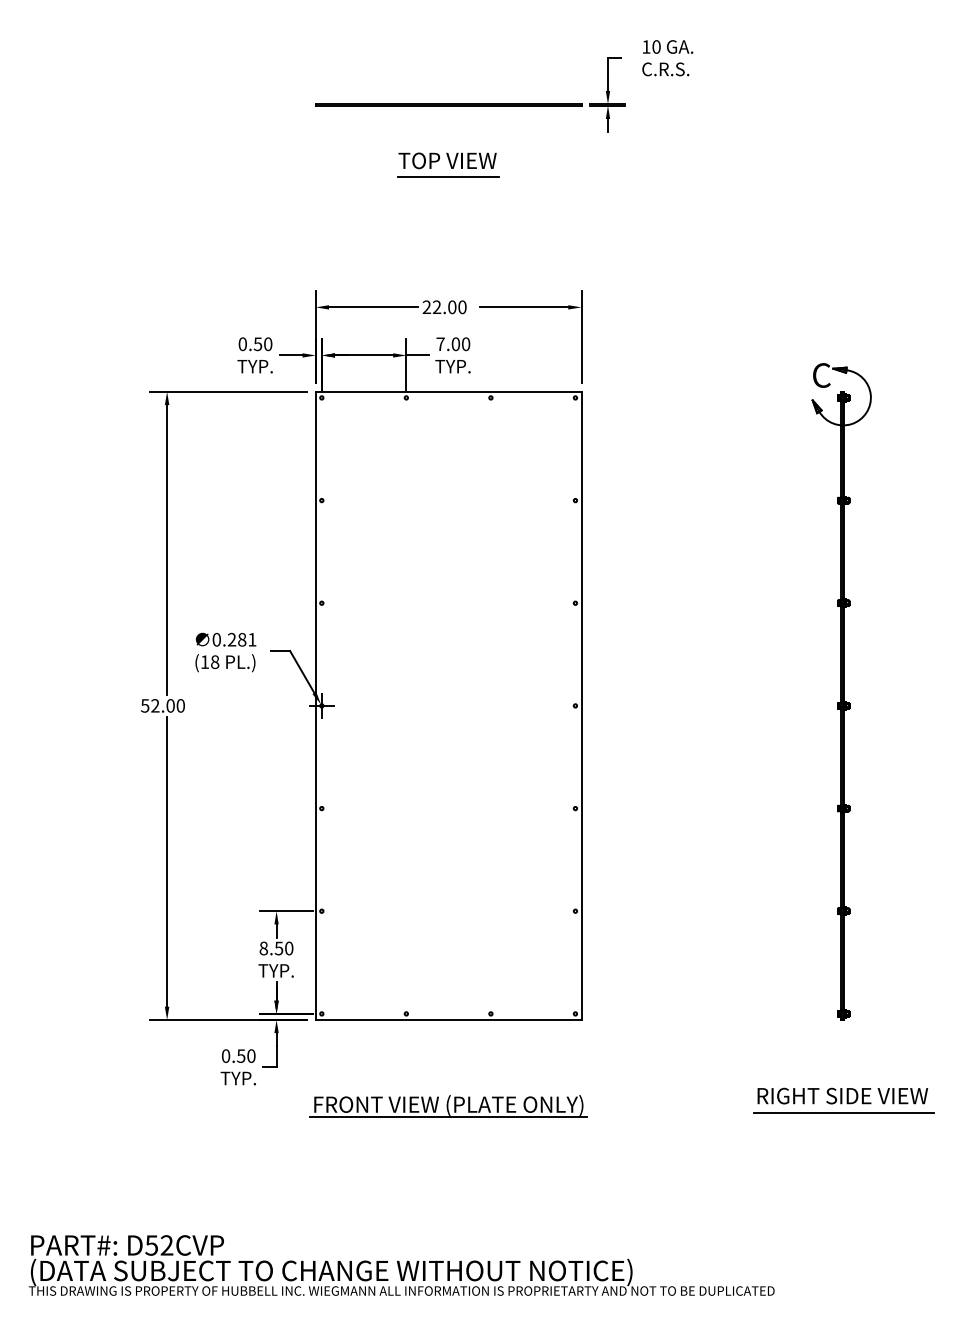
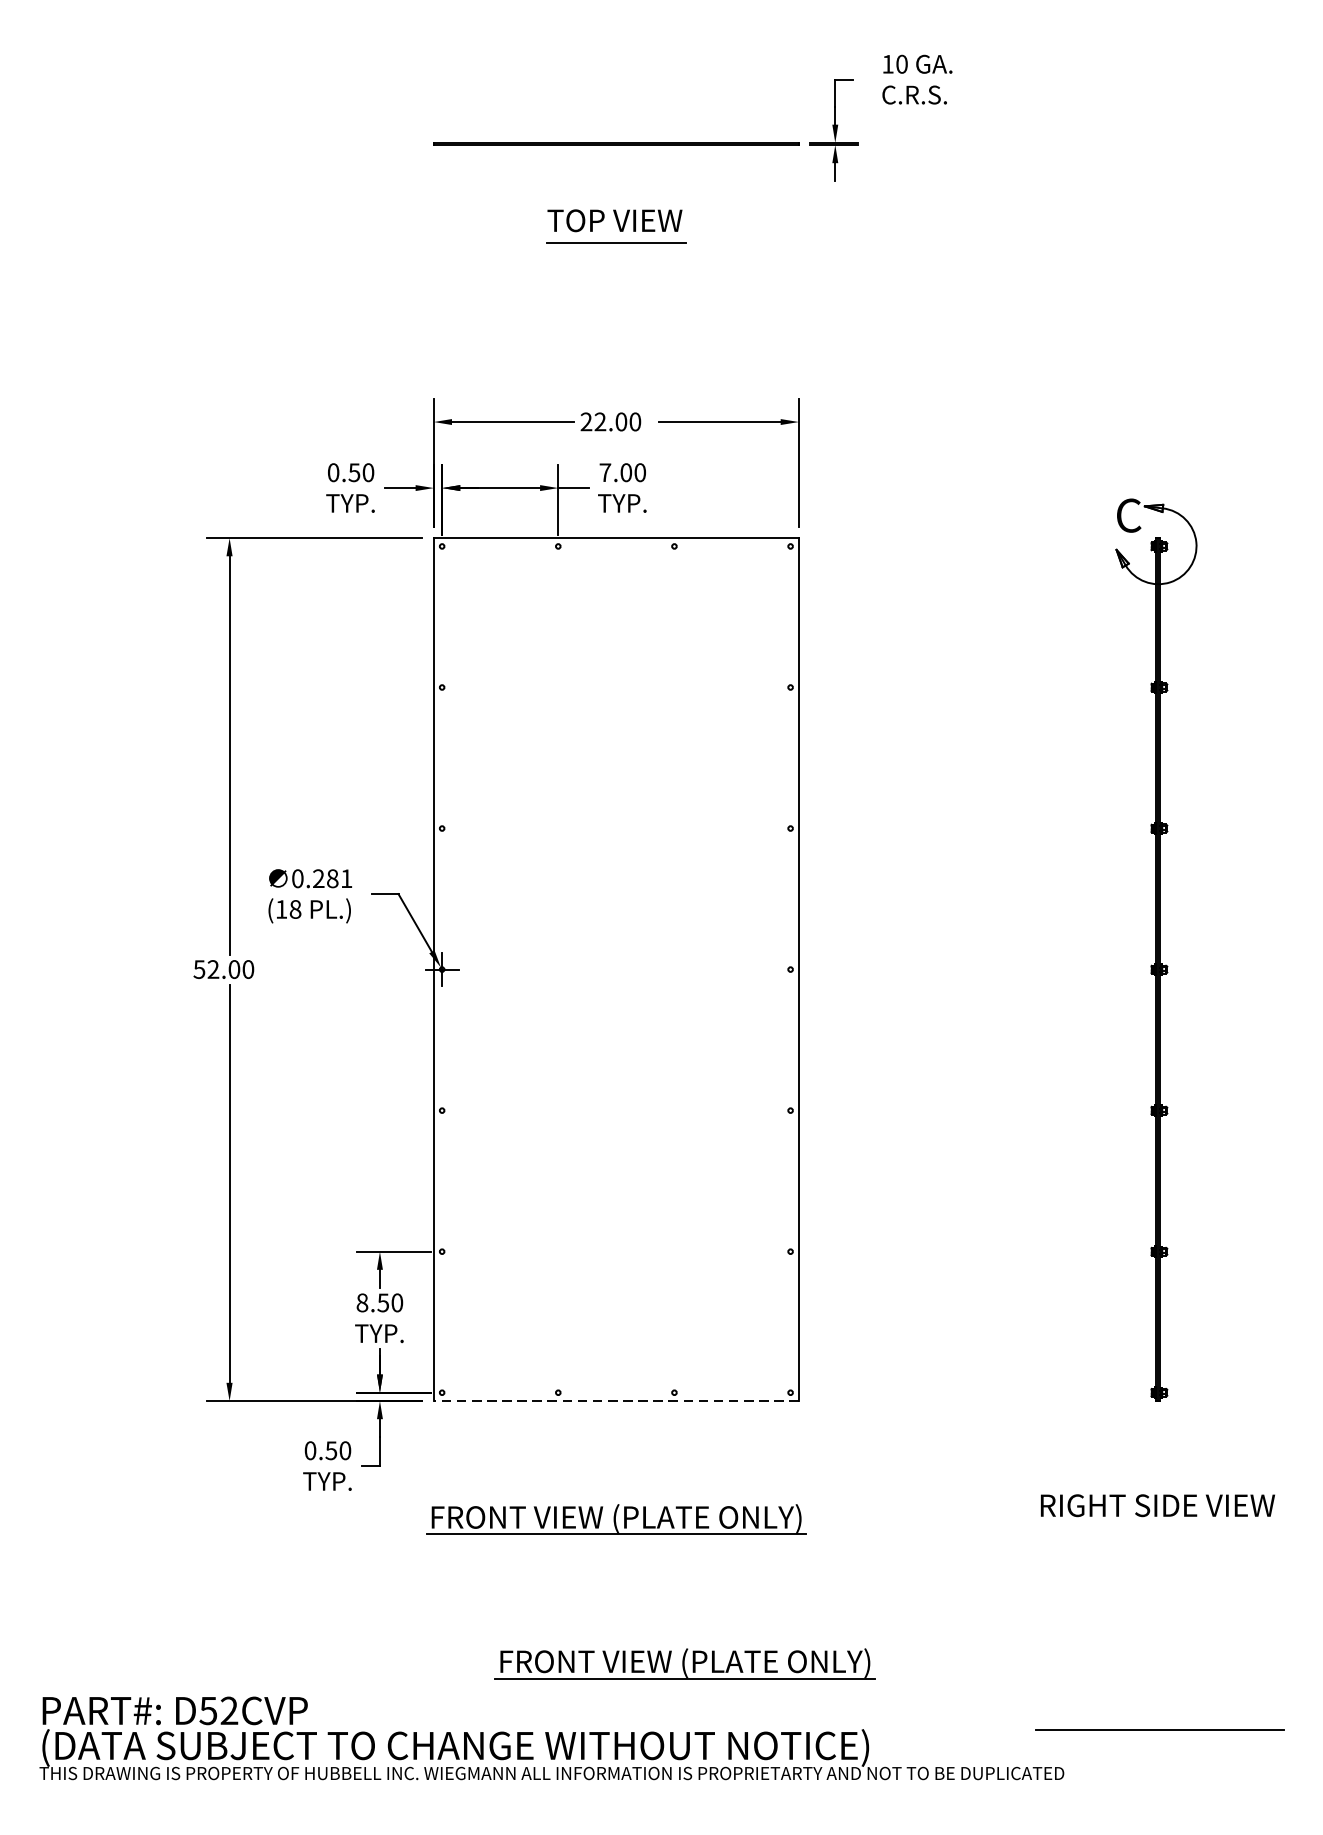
line: (448, 1019) -> (616, 1400), solid -> dashed
line: (843, 1112) -> (1158, 1730), moved
part: (498, 1211) -> (684, 1664), added

